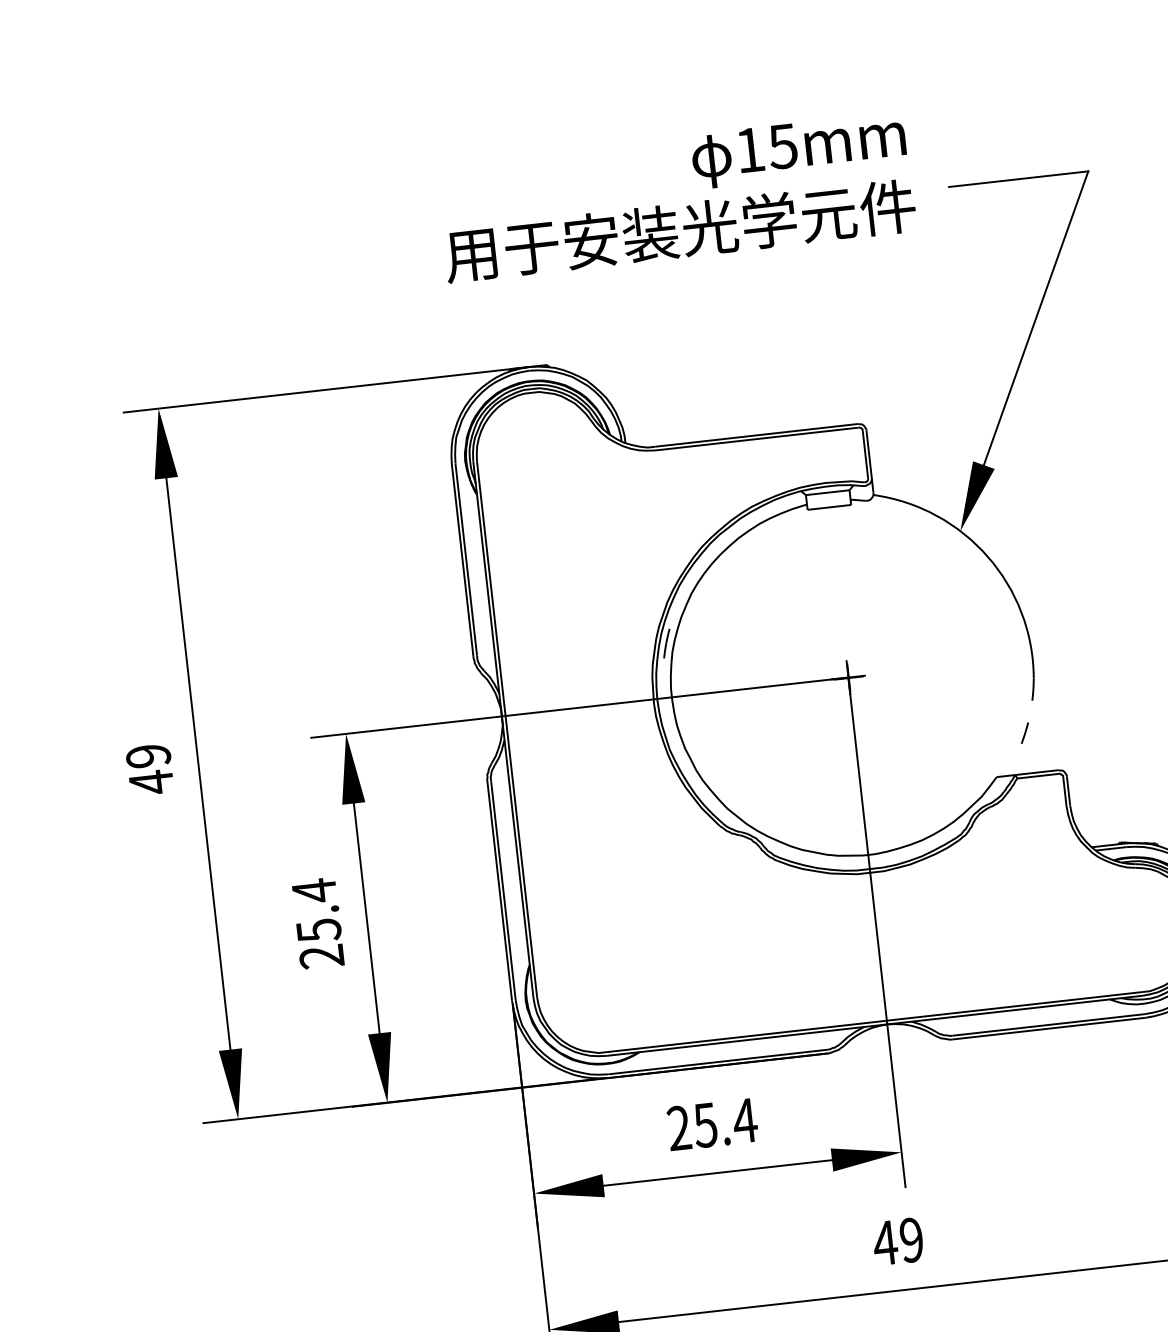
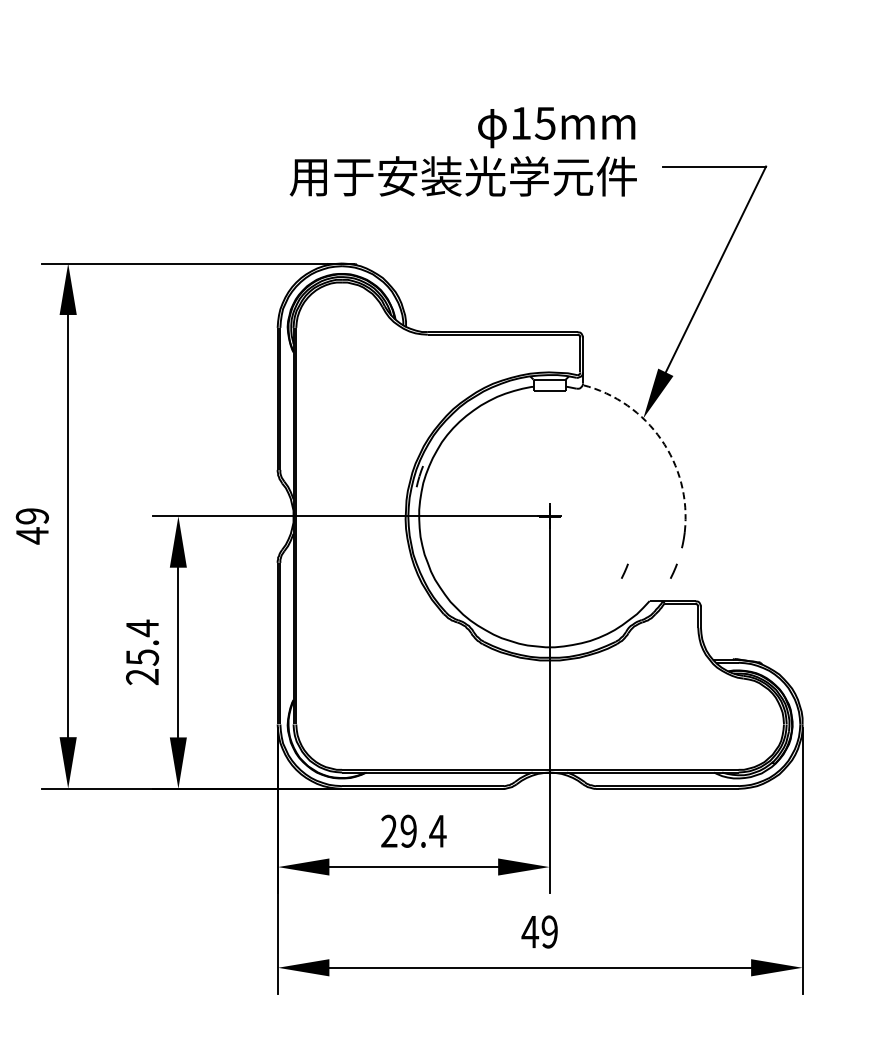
arc: (988, 556) -> (661, 439), solid -> dashed
line: (957, 739) -> (624, 570), added
text: (705, 1124) -> (408, 830), 25.4 -> 29.4

